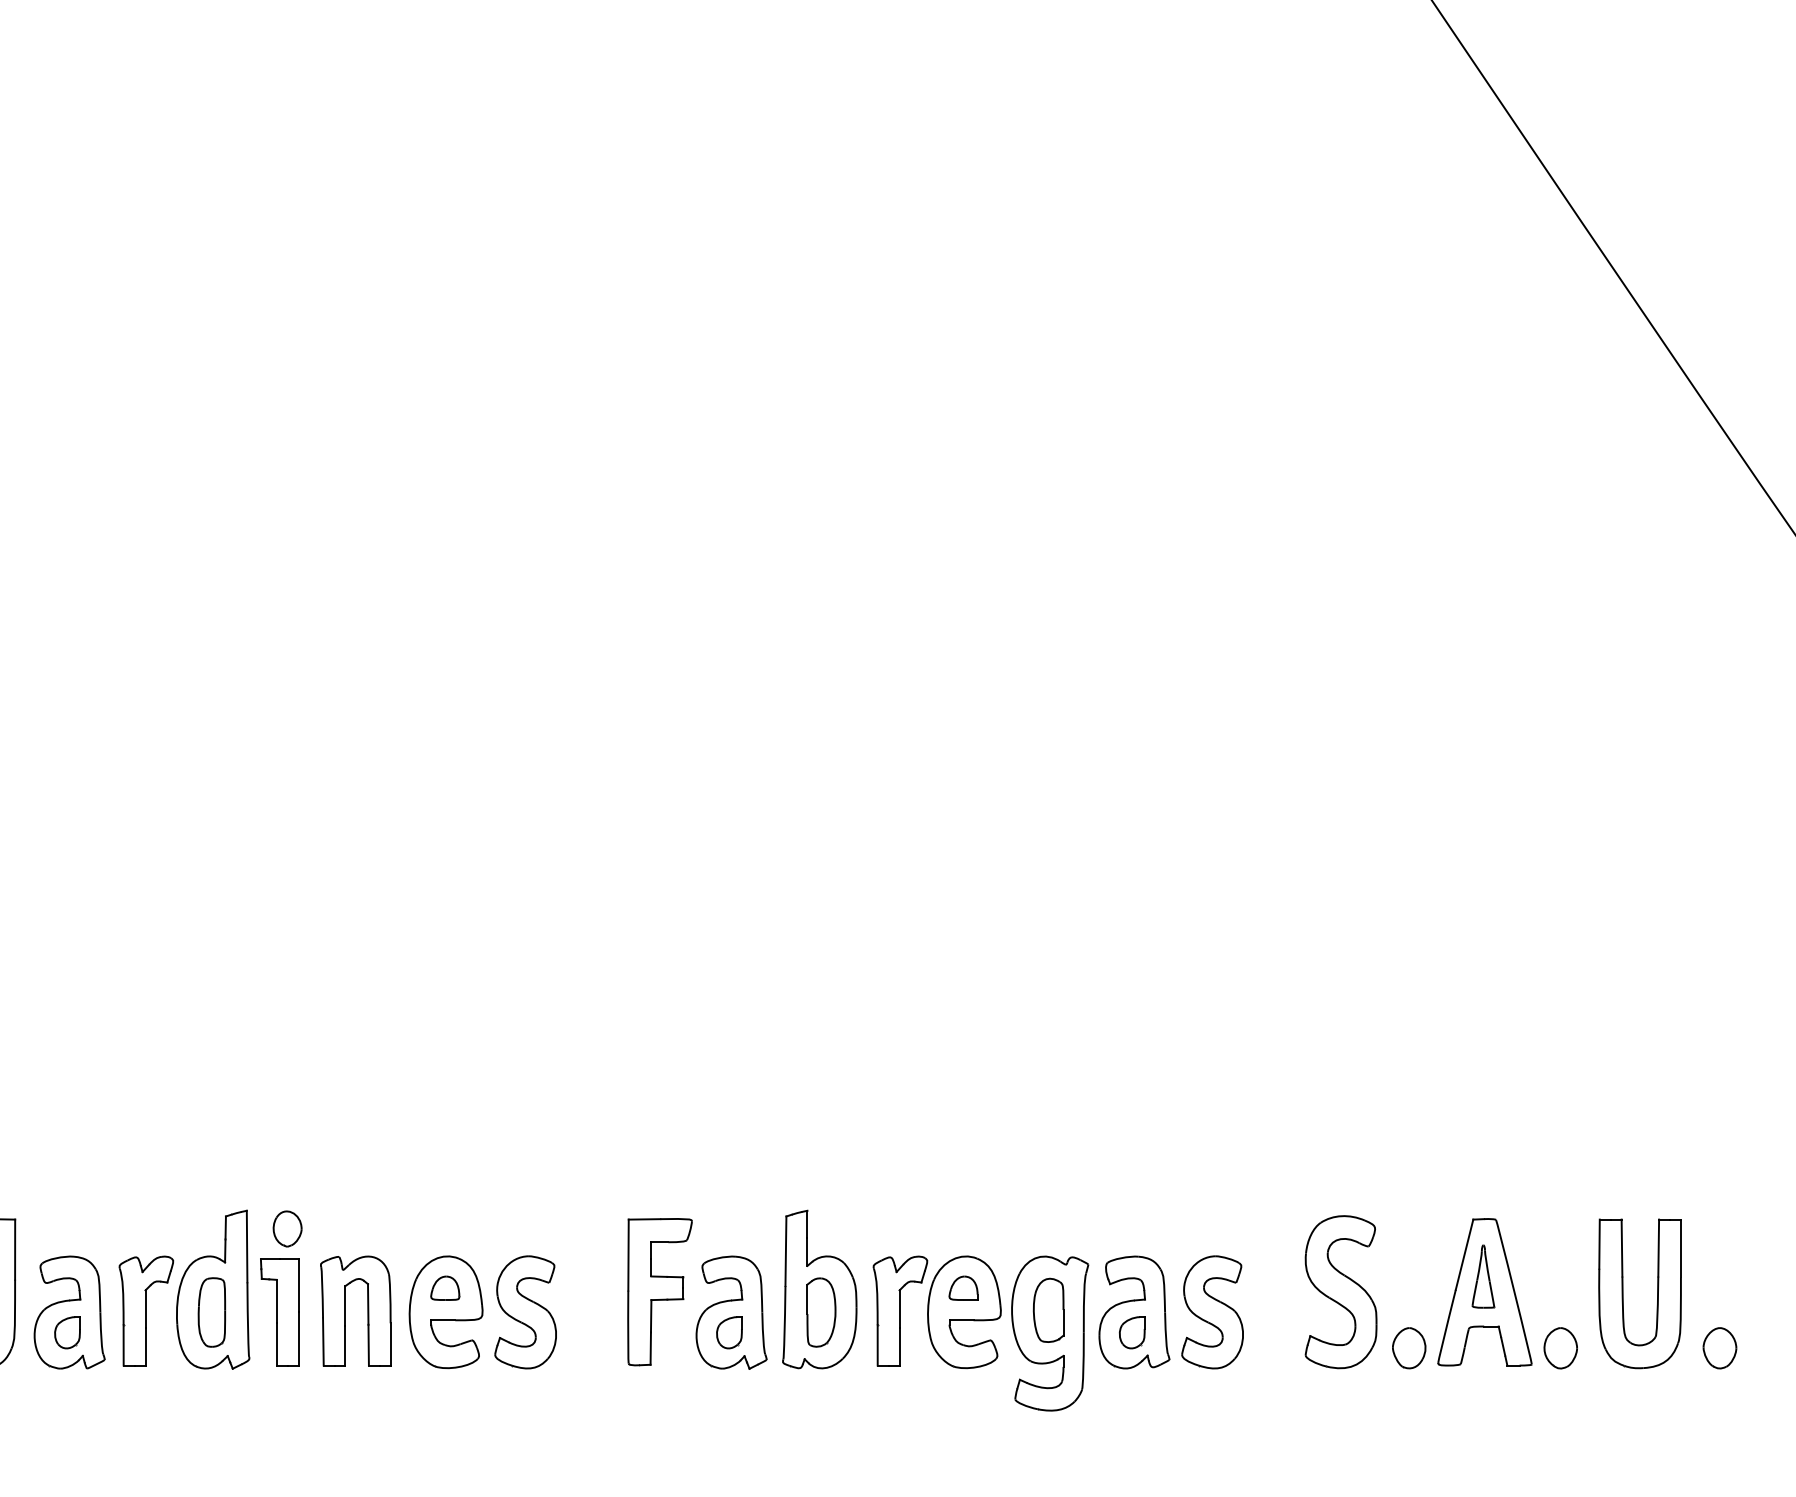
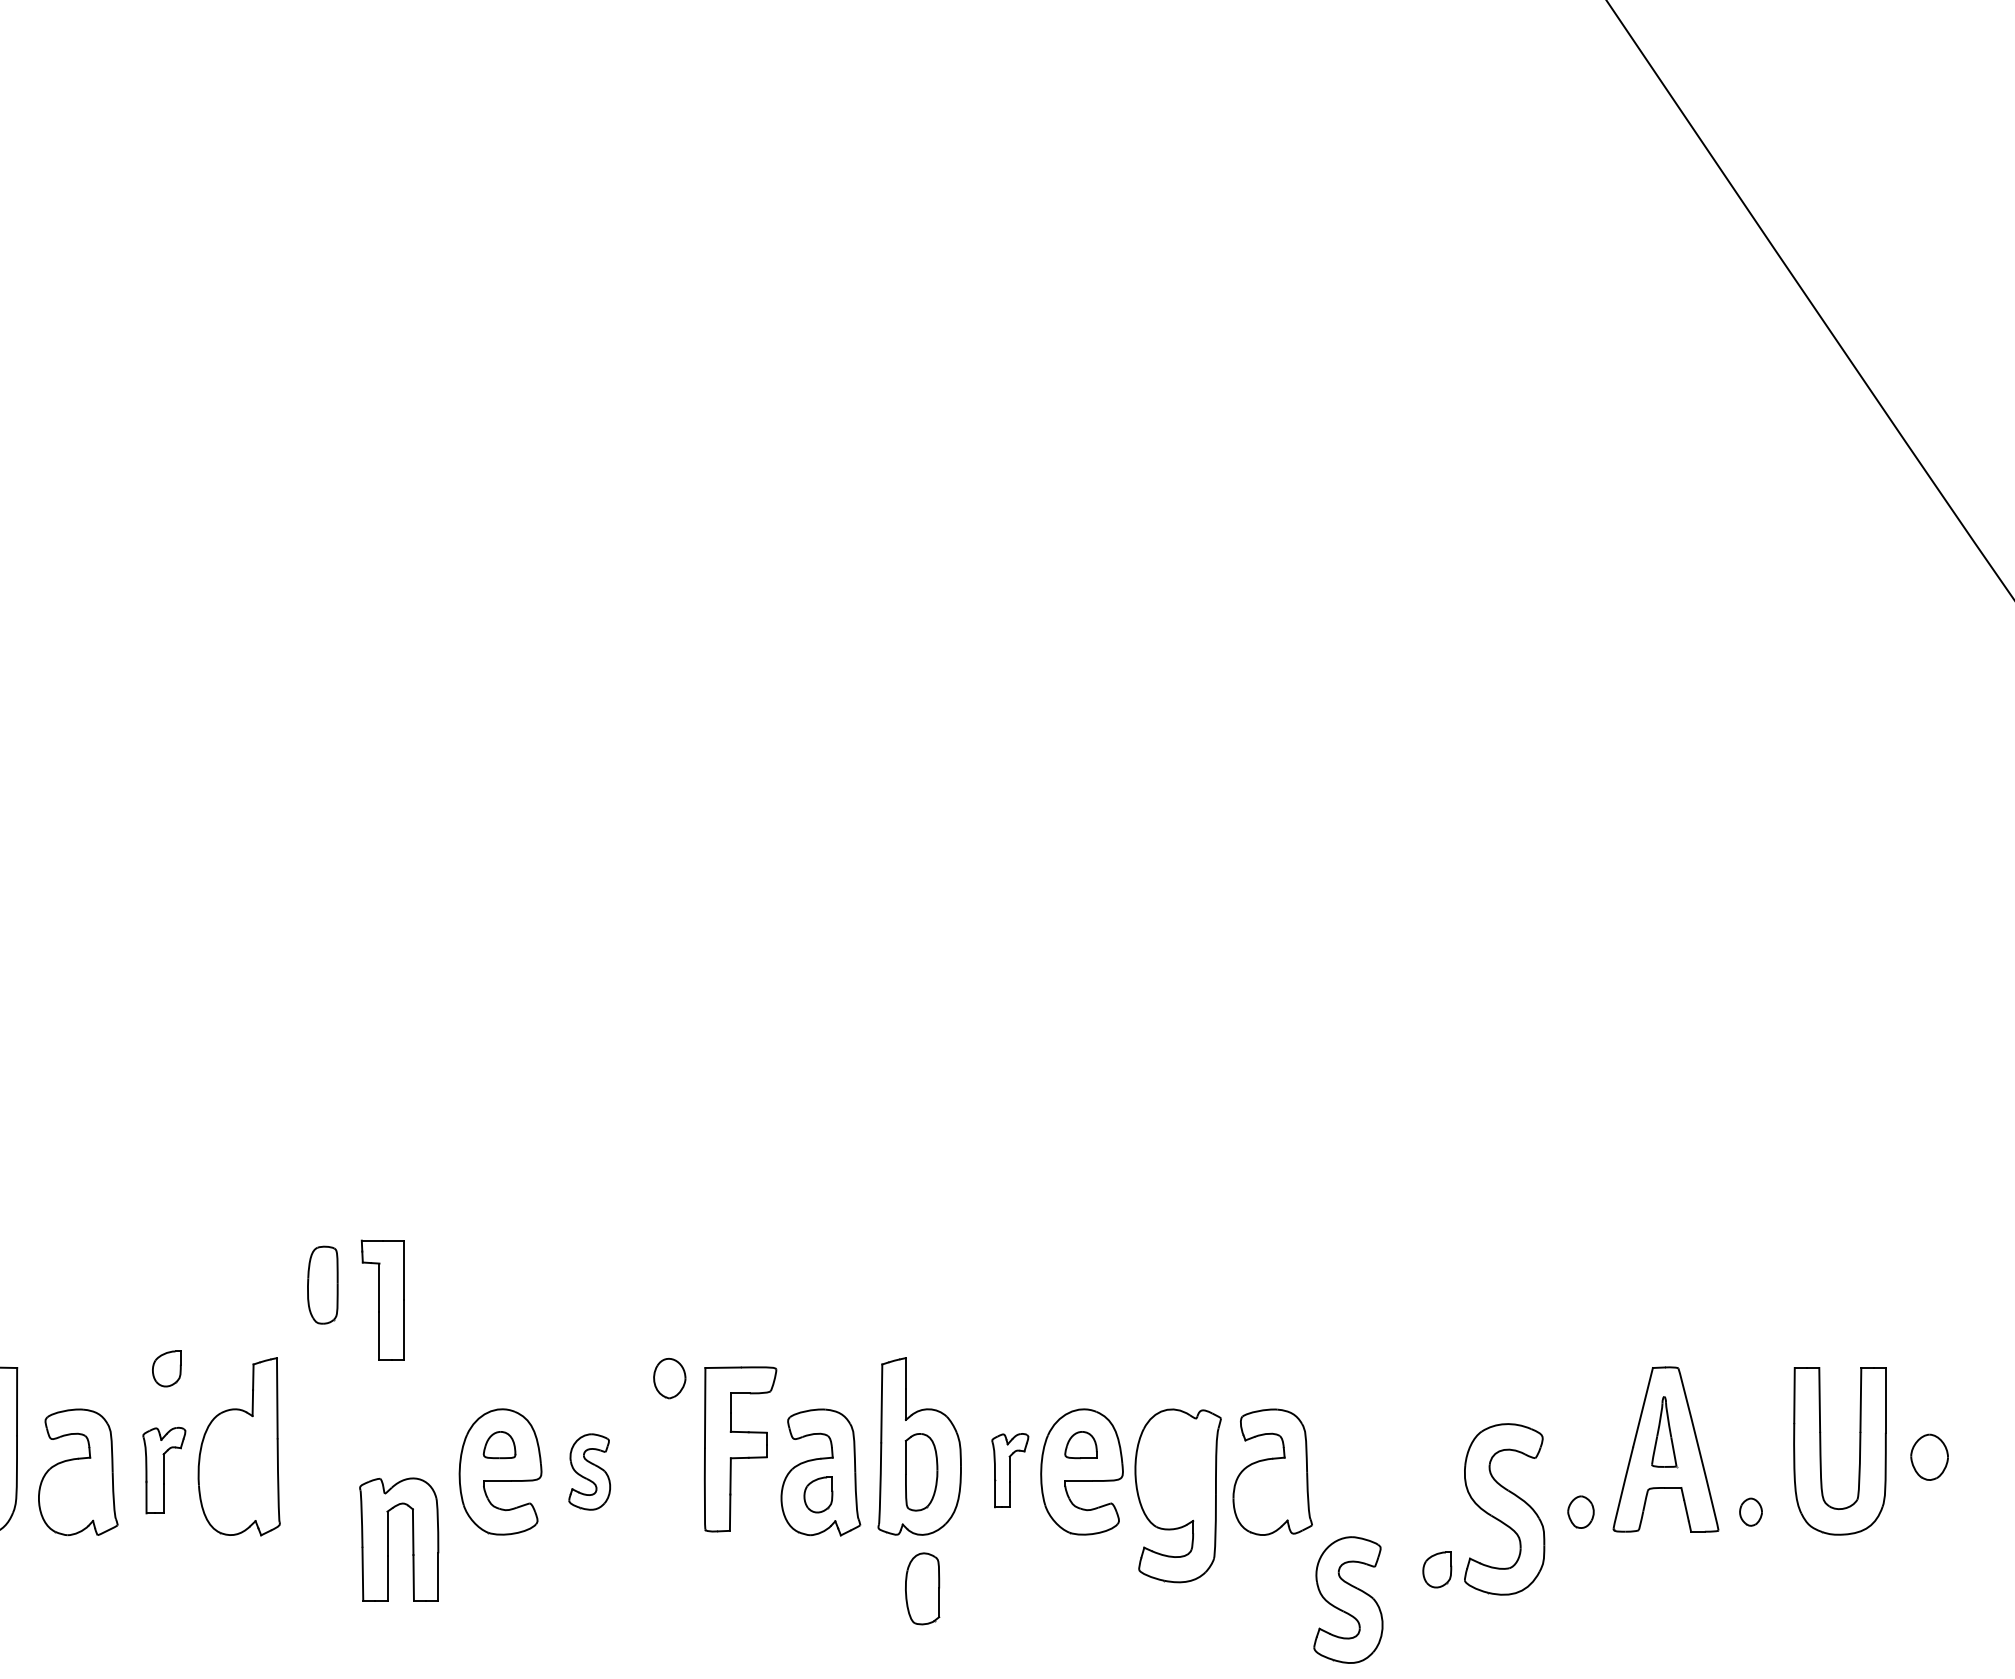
part: (287, 1228) -> (669, 1378), moved
part: (1341, 1292) -> (1504, 1509), moved
part: (146, 1310) -> (164, 1470), size x0.7
part: (346, 1310) -> (388, 1539), moved
part: (900, 1310) -> (1010, 1470), size x0.6
part: (1048, 1310) -> (922, 1588), moved
part: (211, 1311) -> (322, 1284), moved
part: (279, 1311) -> (382, 1299), moved
part: (525, 1311) -> (589, 1471), size x0.6
part: (1212, 1311) -> (1348, 1599), moved
part: (67, 1332) -> (166, 1368), moved
part: (1132, 1332) -> (1437, 1569), moved
part: (1408, 1347) -> (1580, 1511), size x0.7
part: (1560, 1347) -> (1750, 1511), size x0.6
part: (1719, 1347) -> (1929, 1456), moved

